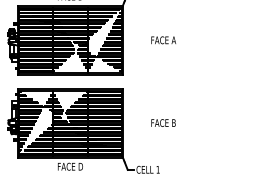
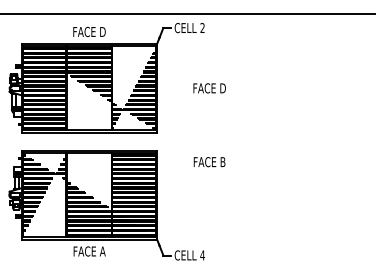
hatch: (86, 40) -> (110, 88), removed
text: (163, 40) -> (209, 88), FACE A -> FACE D
hatch: (53, 122) -> (67, 194), removed
text: (163, 123) -> (209, 162), moved
text: (70, 166) -> (89, 251), FACE D -> FACE A
text: (158, 169) -> (202, 255), 1 -> 4

